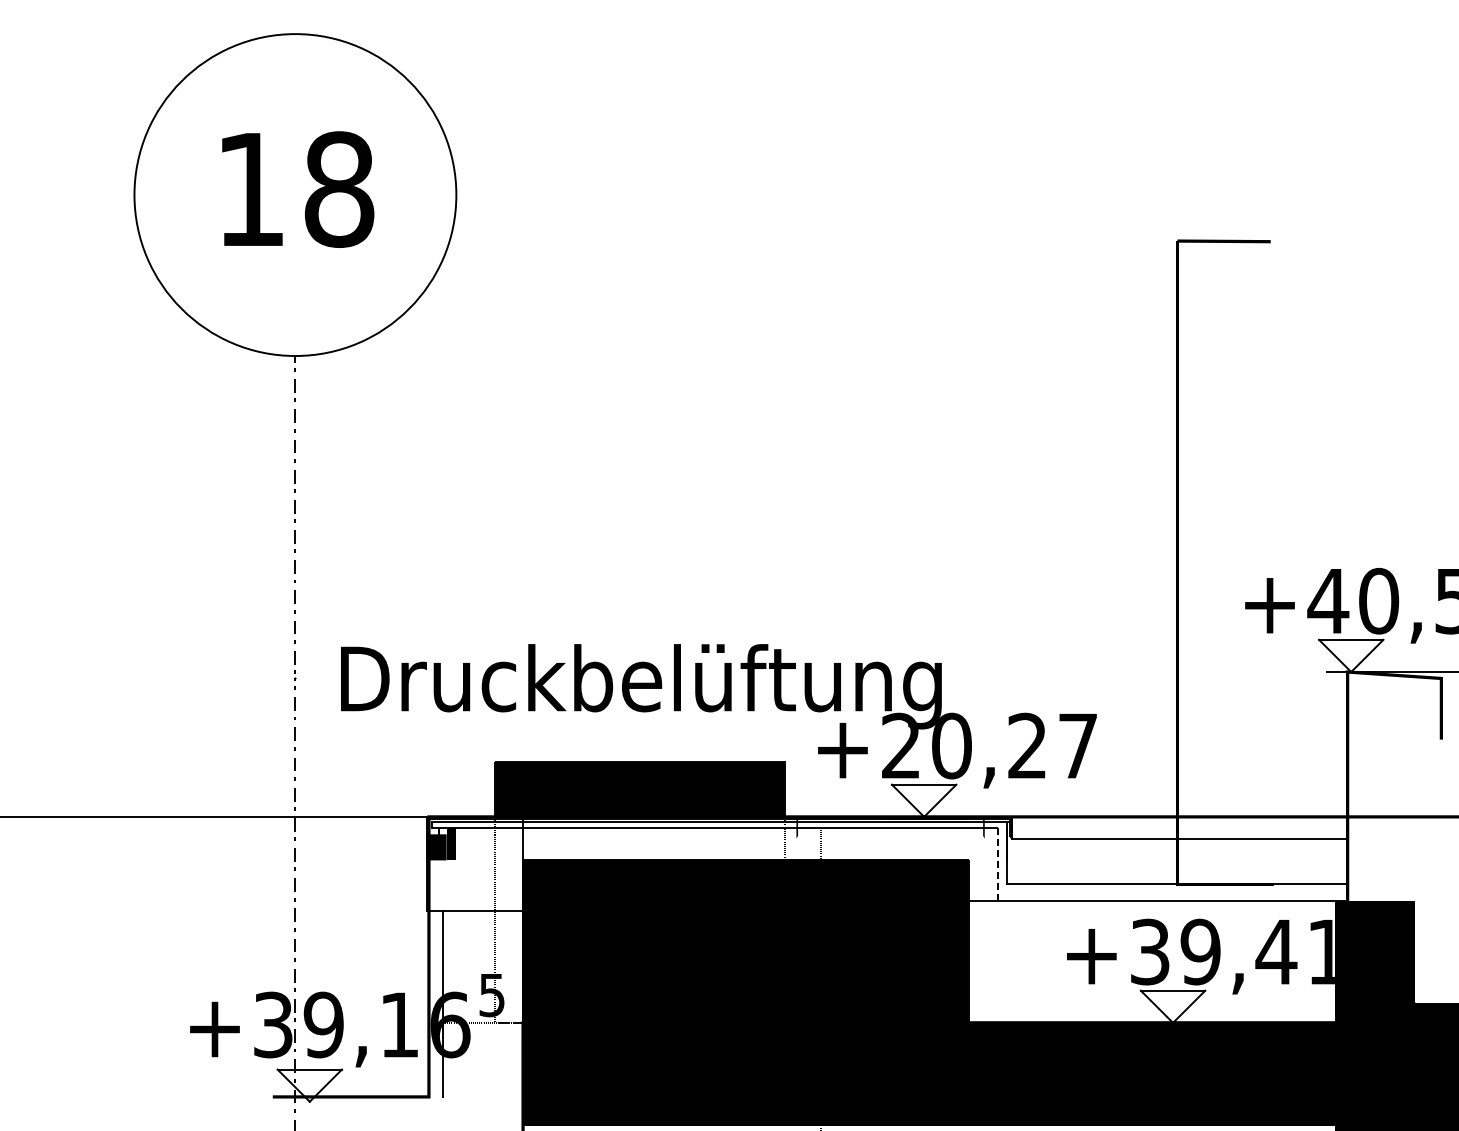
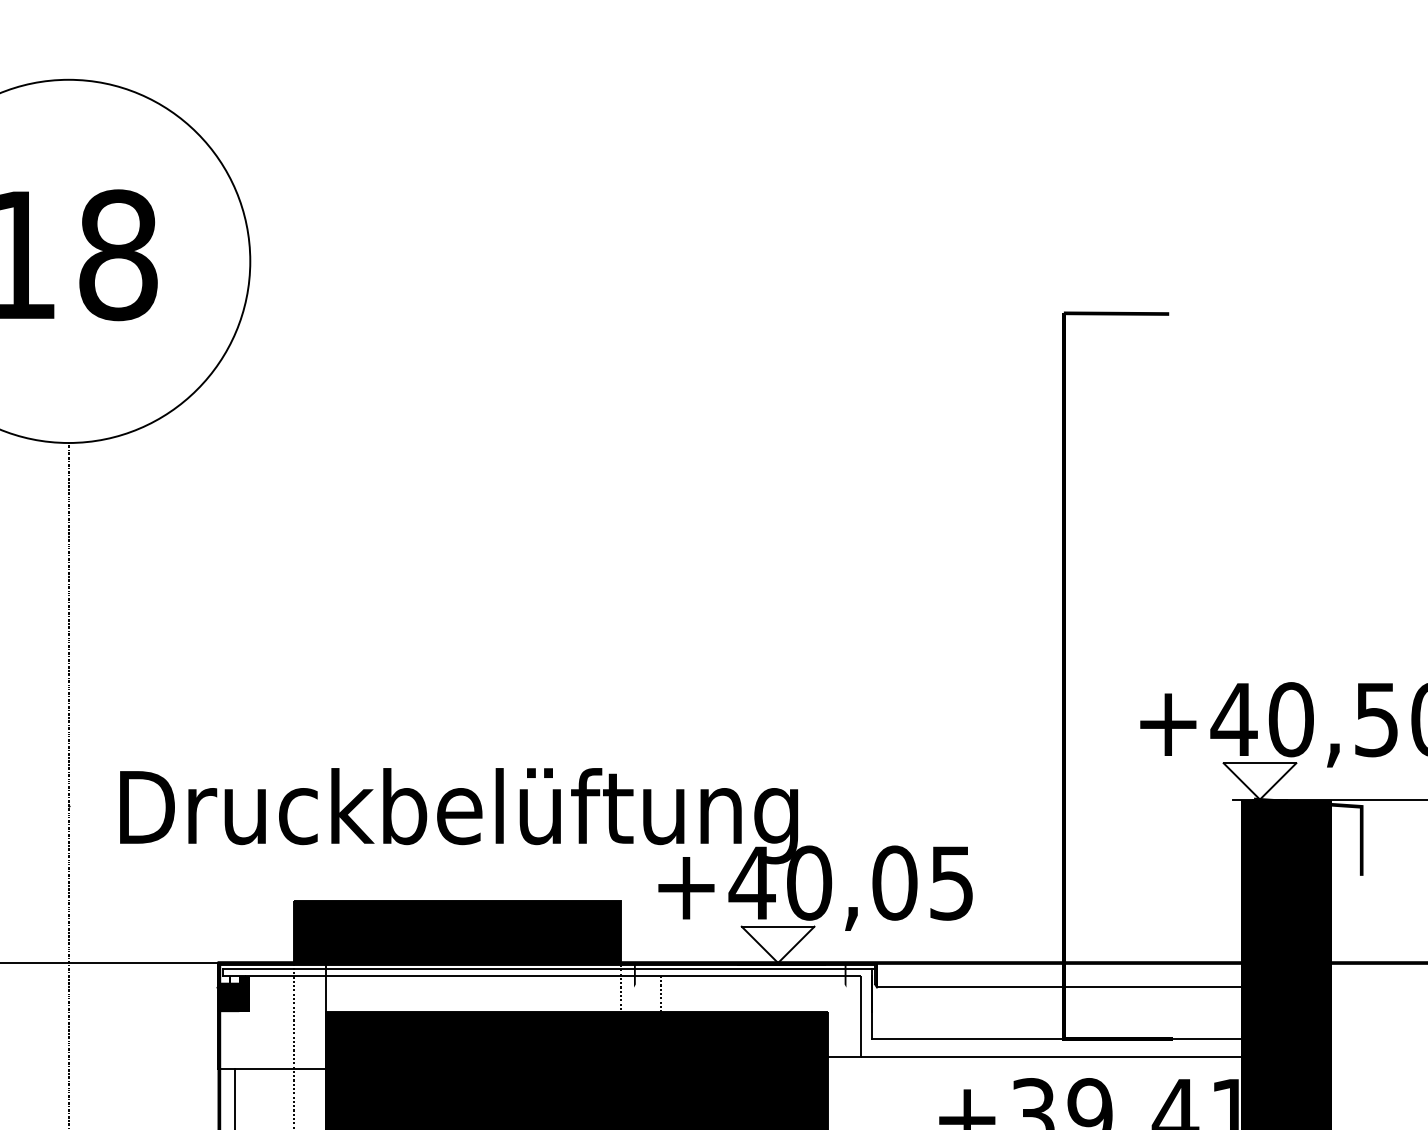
text: (988, 745) -> (850, 882), +20,27 -> +40,05
fill: (1374, 786) -> (1286, 928), added
line: (997, 864) -> (860, 1016), dashed -> solid

